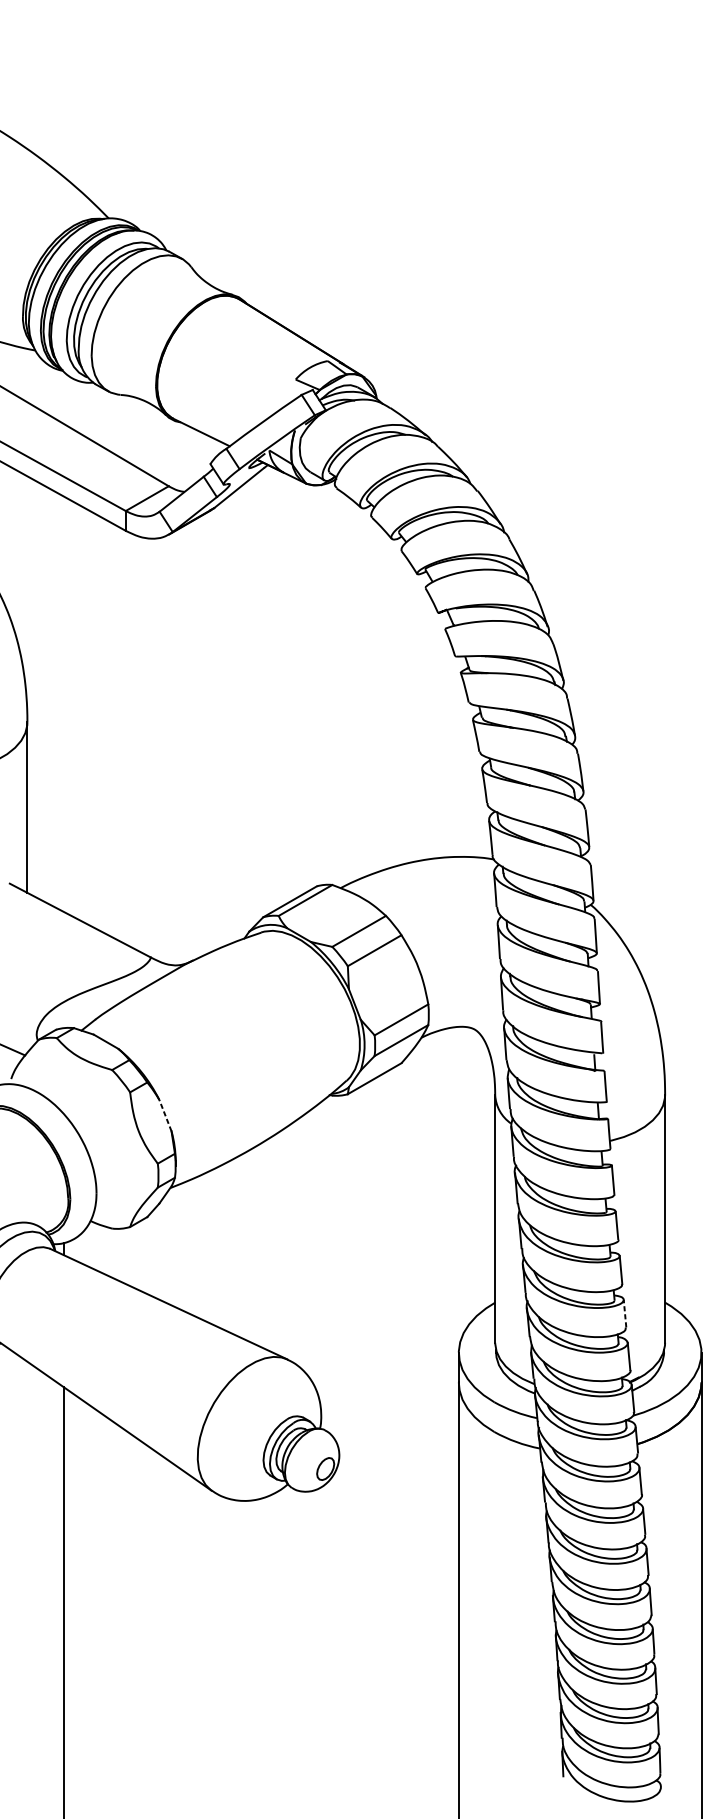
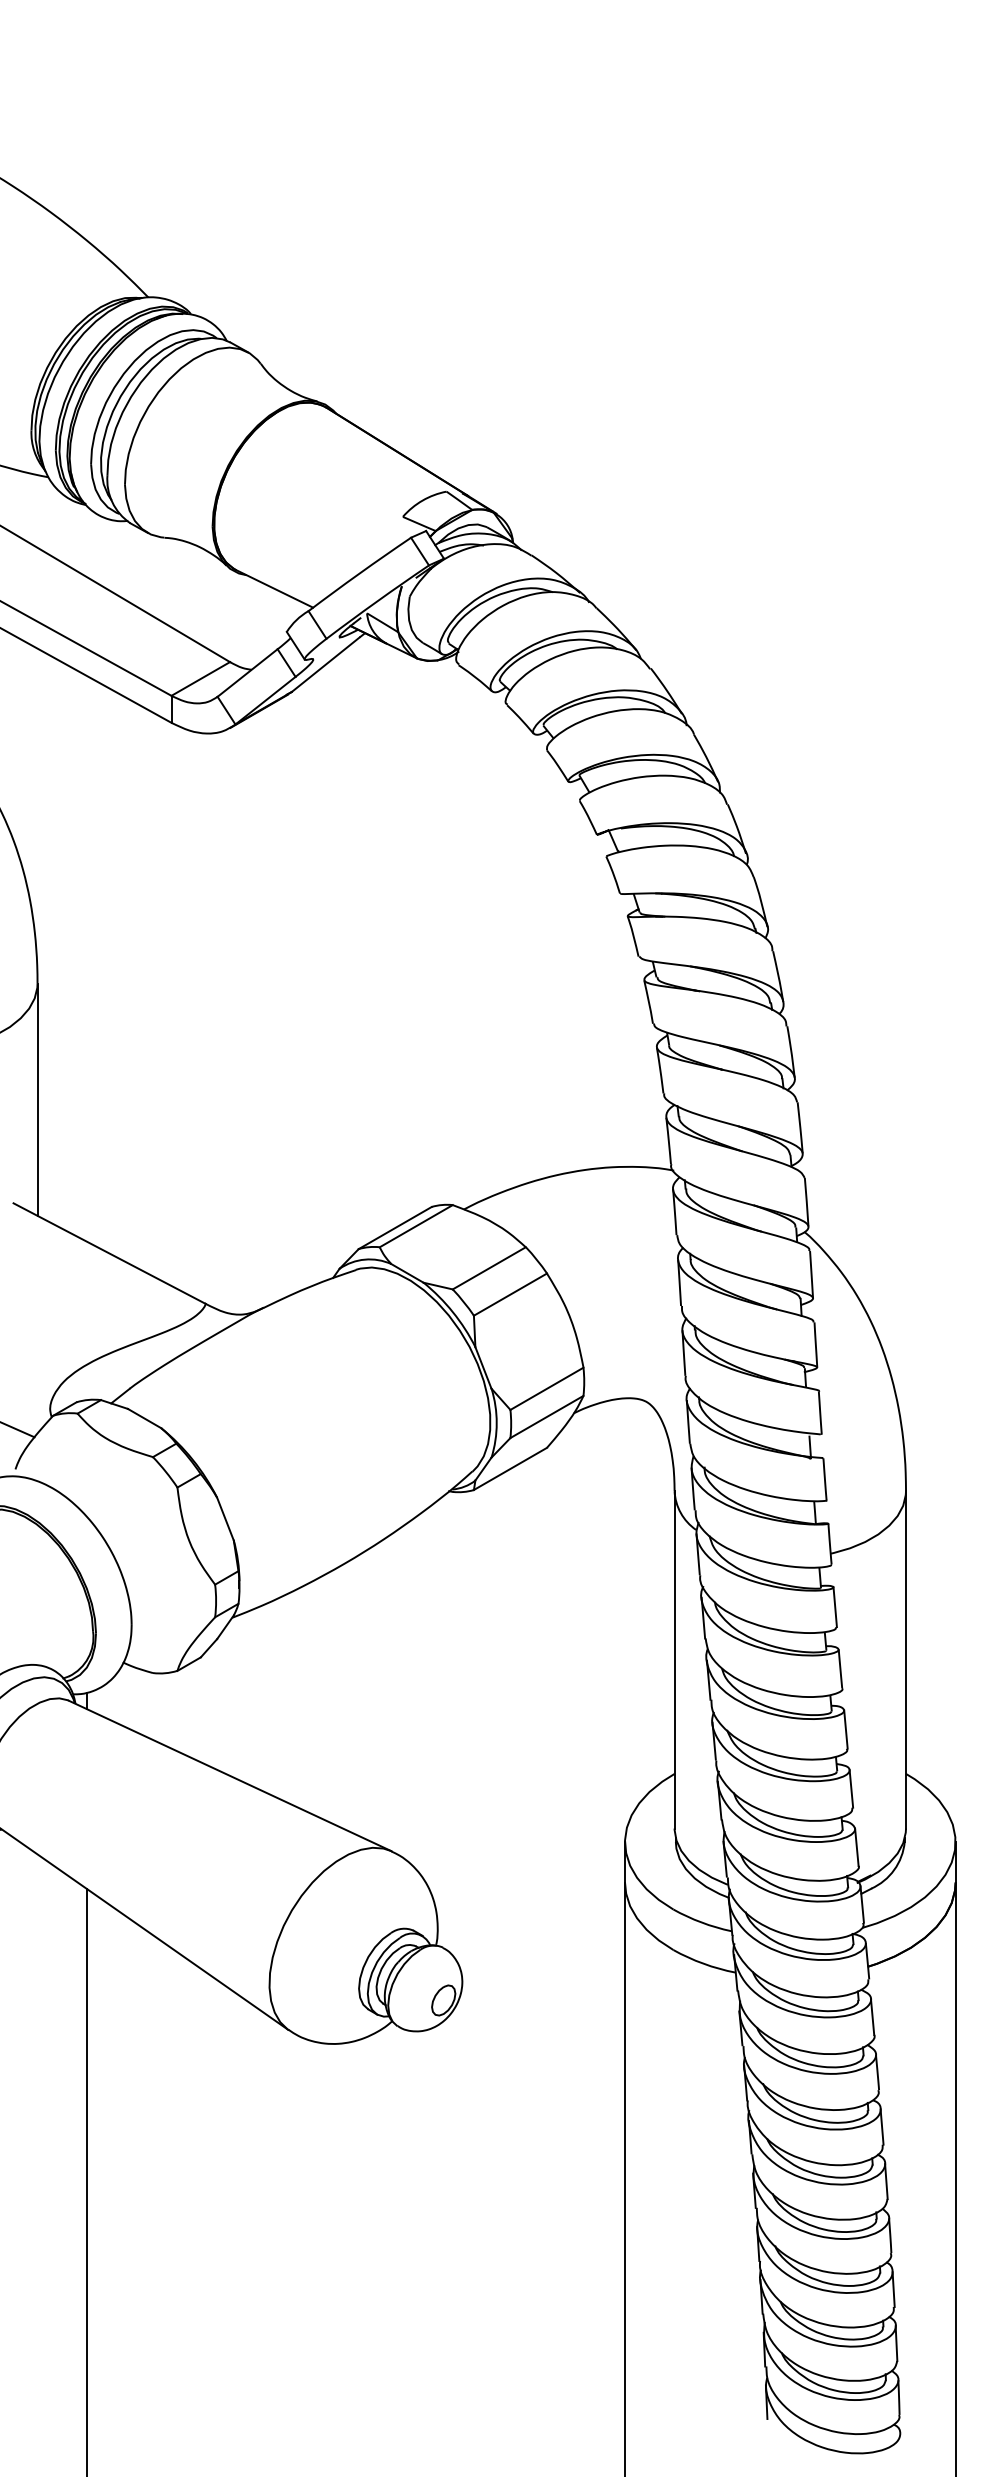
line: (165, 1115) -> (225, 1519), dashed -> solid
line: (625, 1313) -> (851, 1788), dashed -> solid

